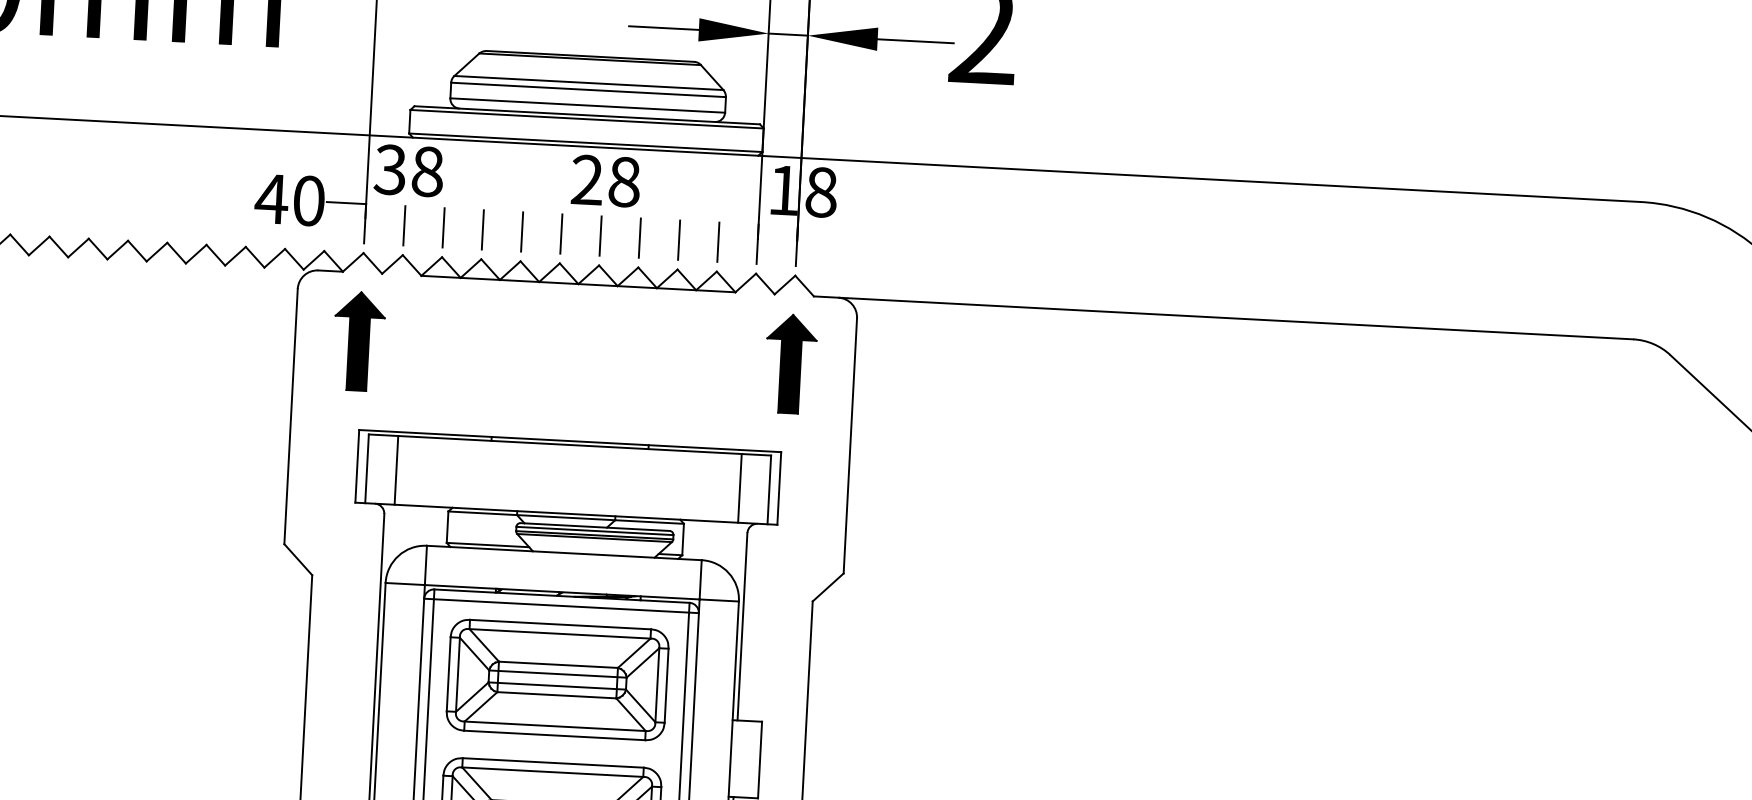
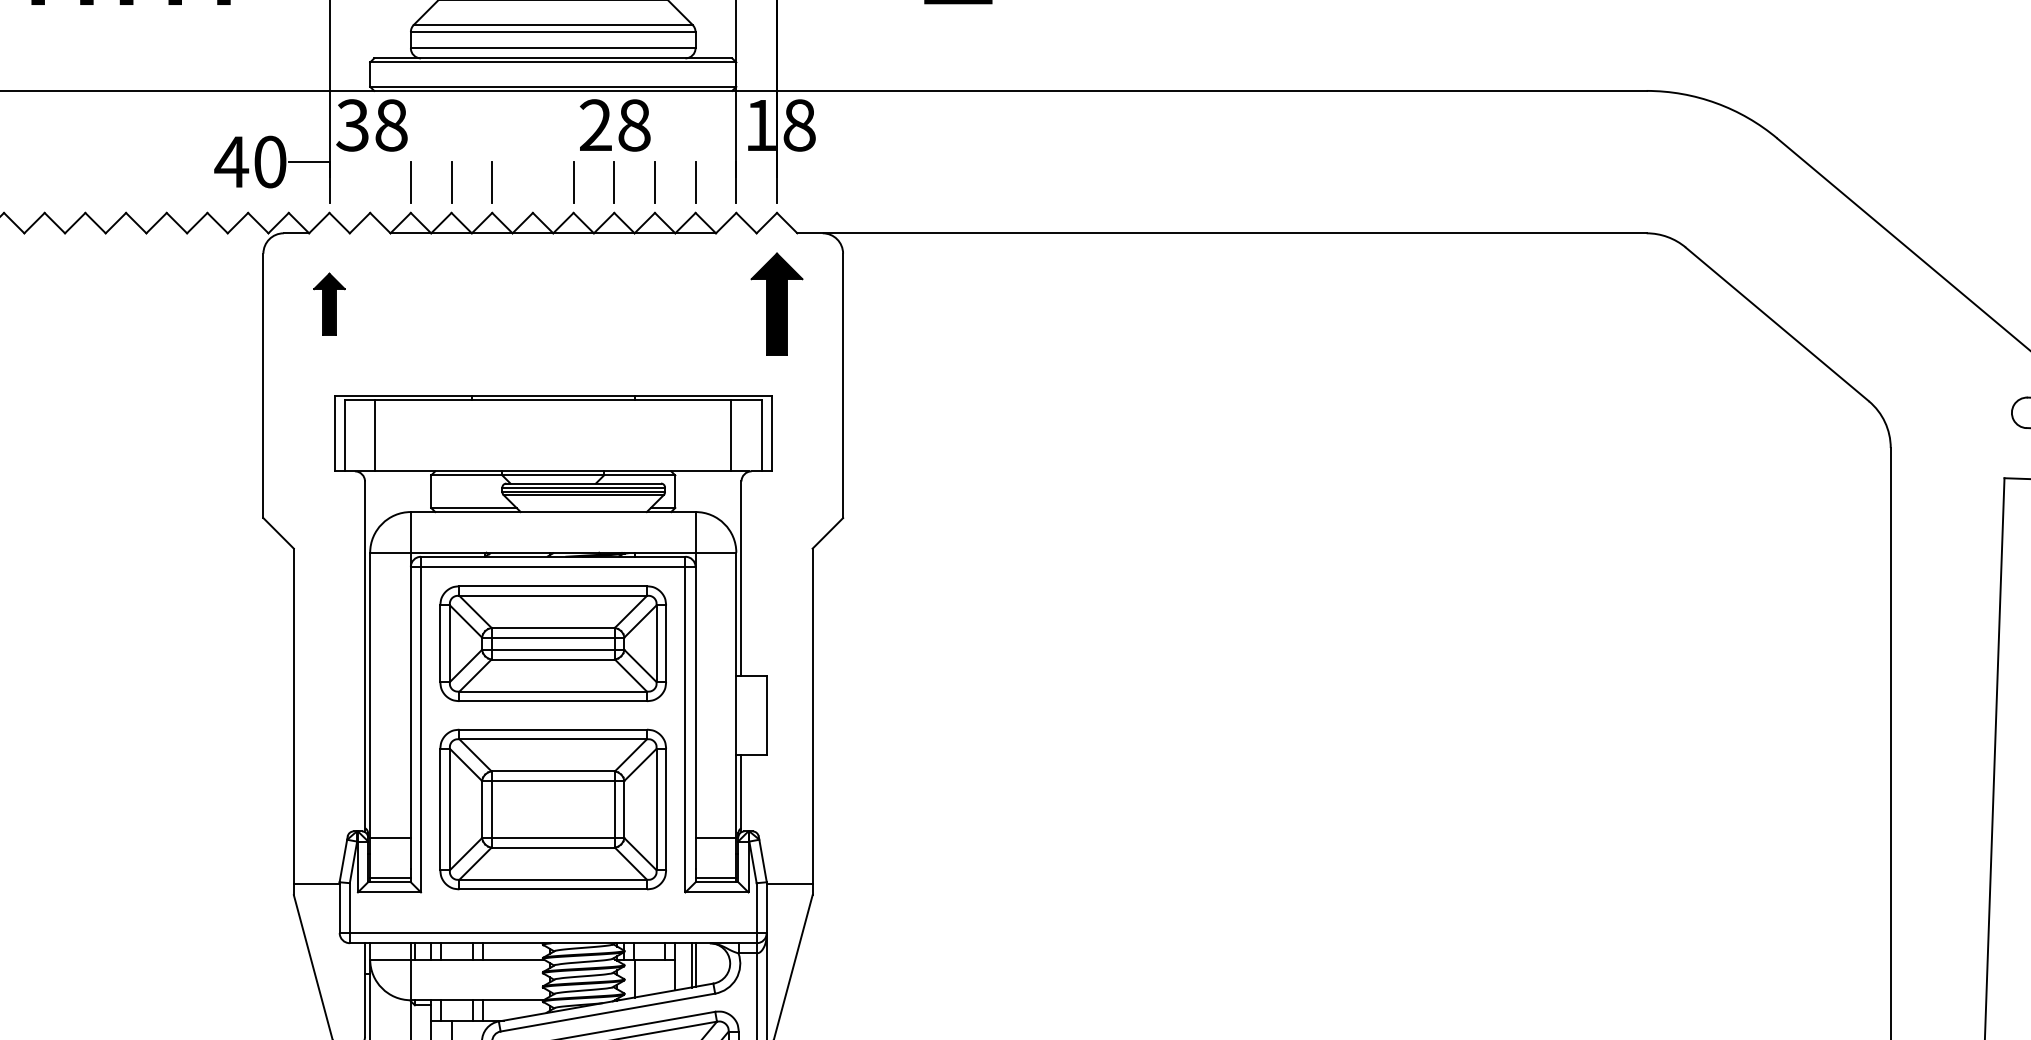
text: (606, 181) -> (615, 125), moved
line: (404, 225) -> (370, 182), removed
line: (560, 234) -> (532, 182), removed
part: (358, 340) -> (329, 303), size x0.6

